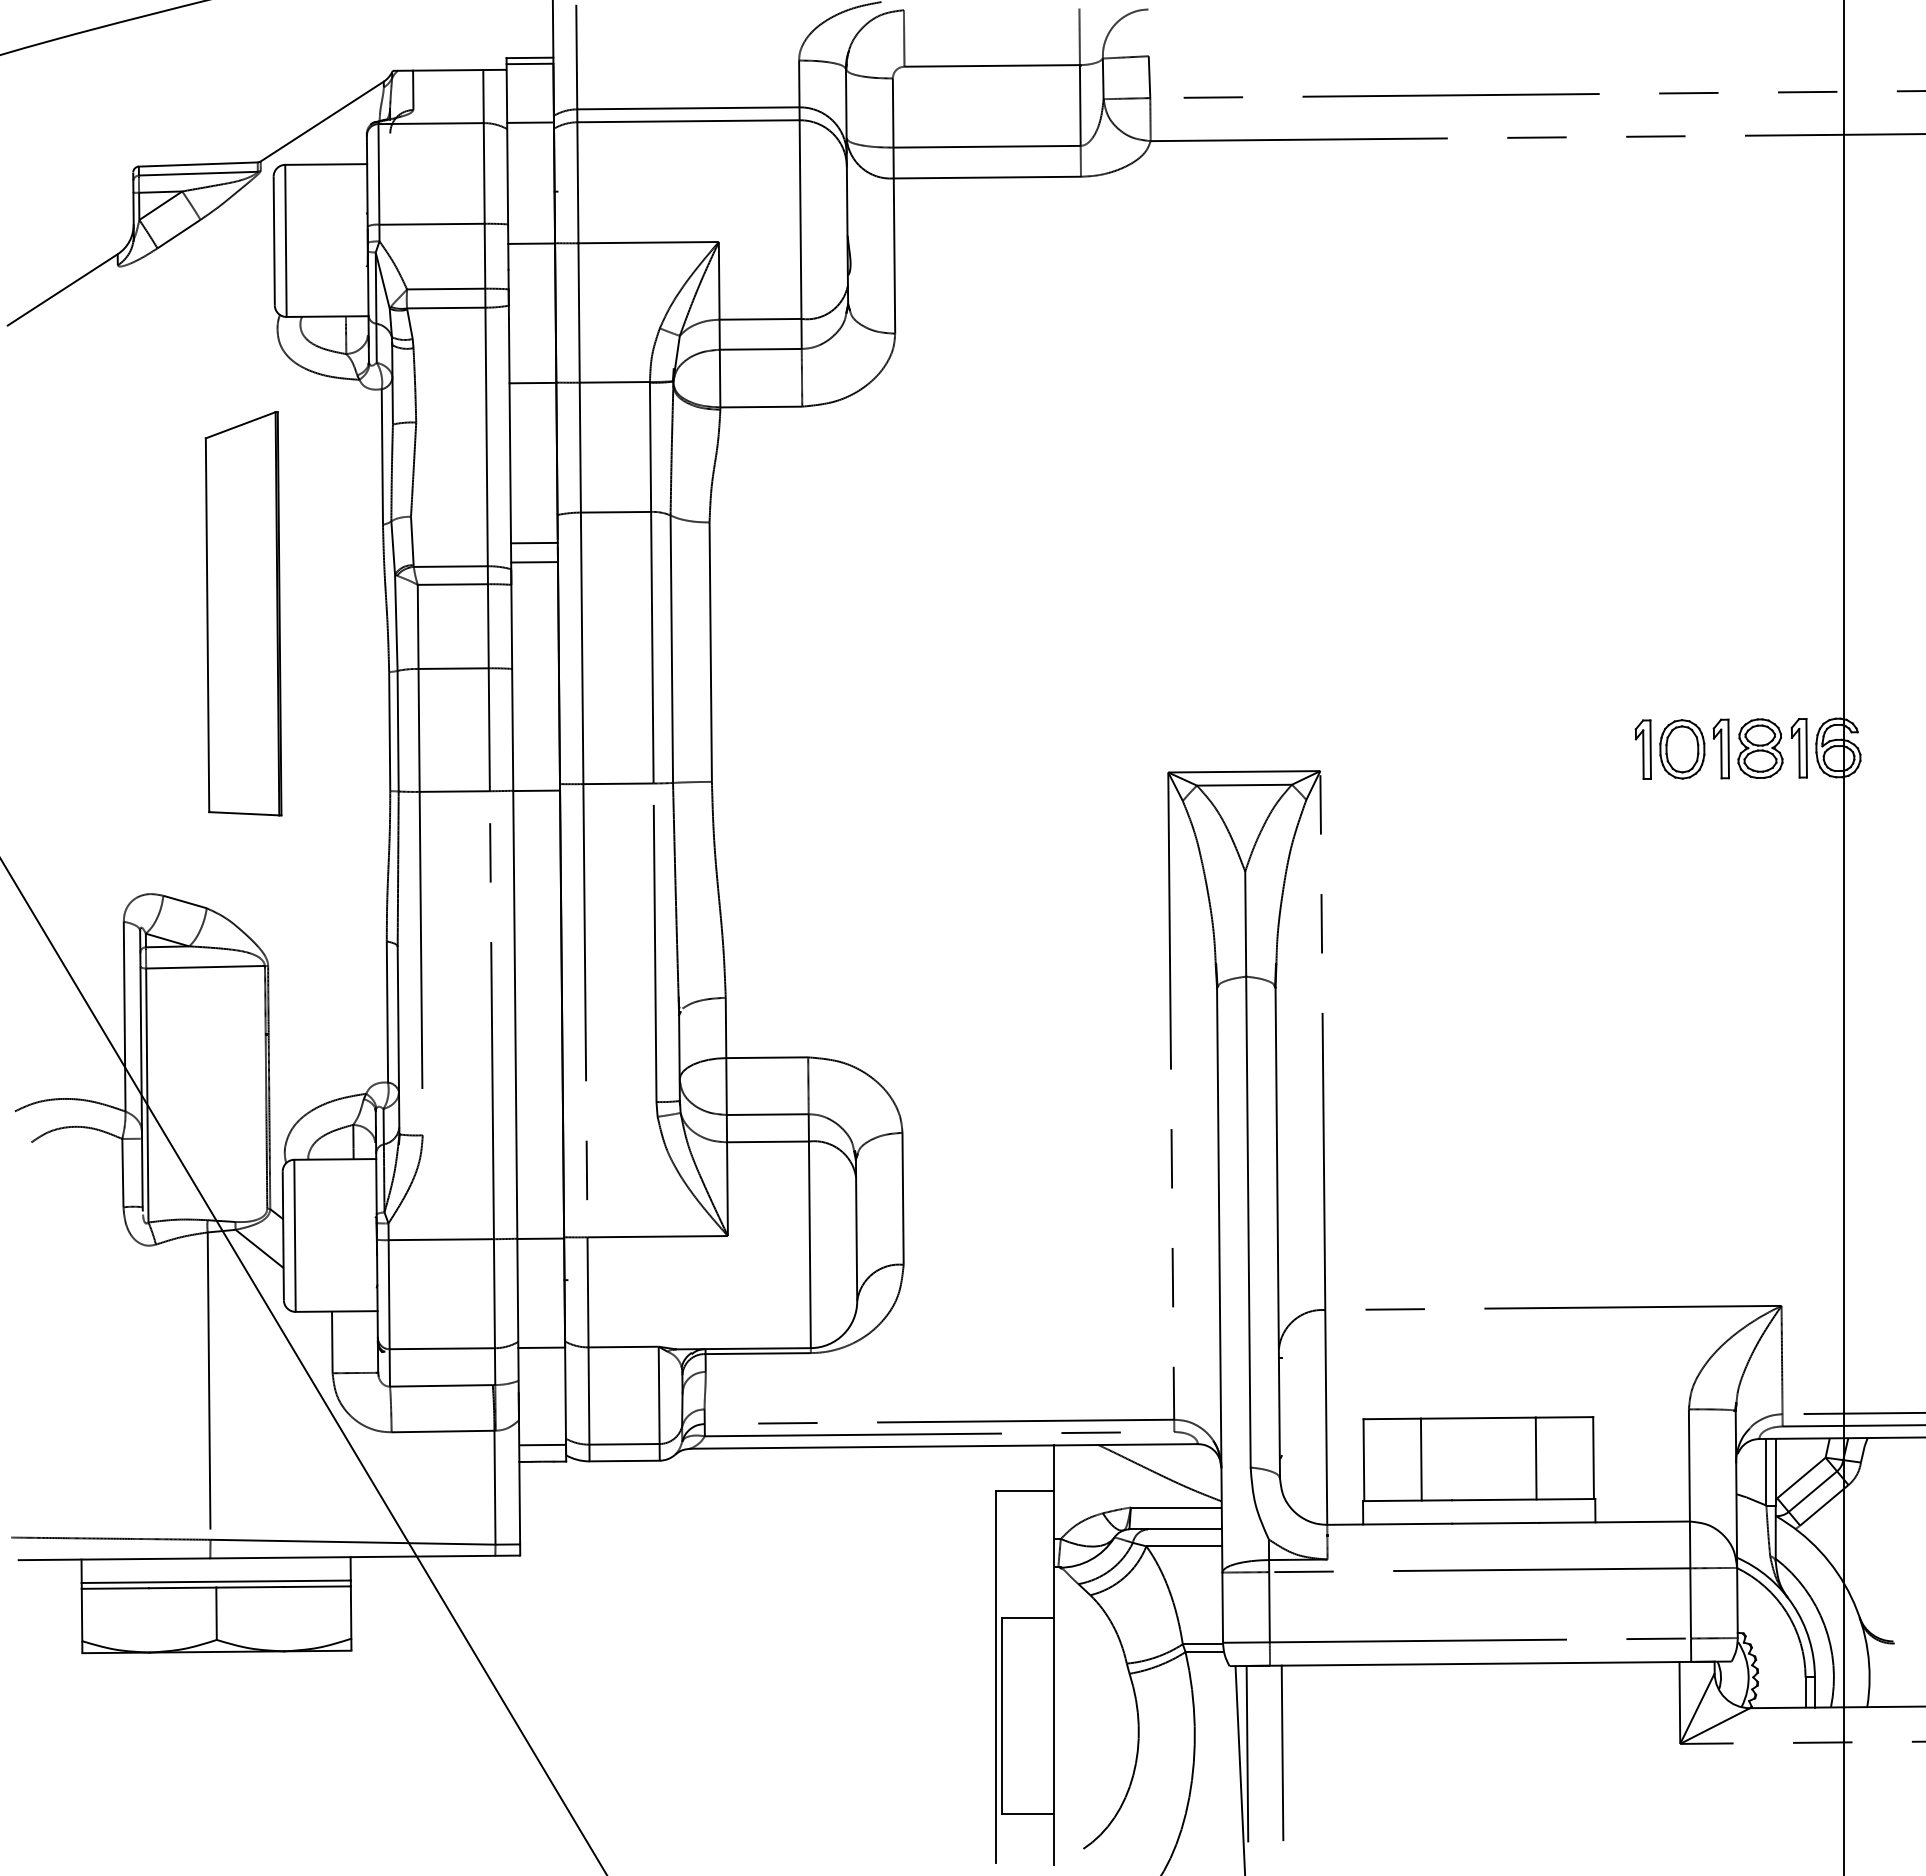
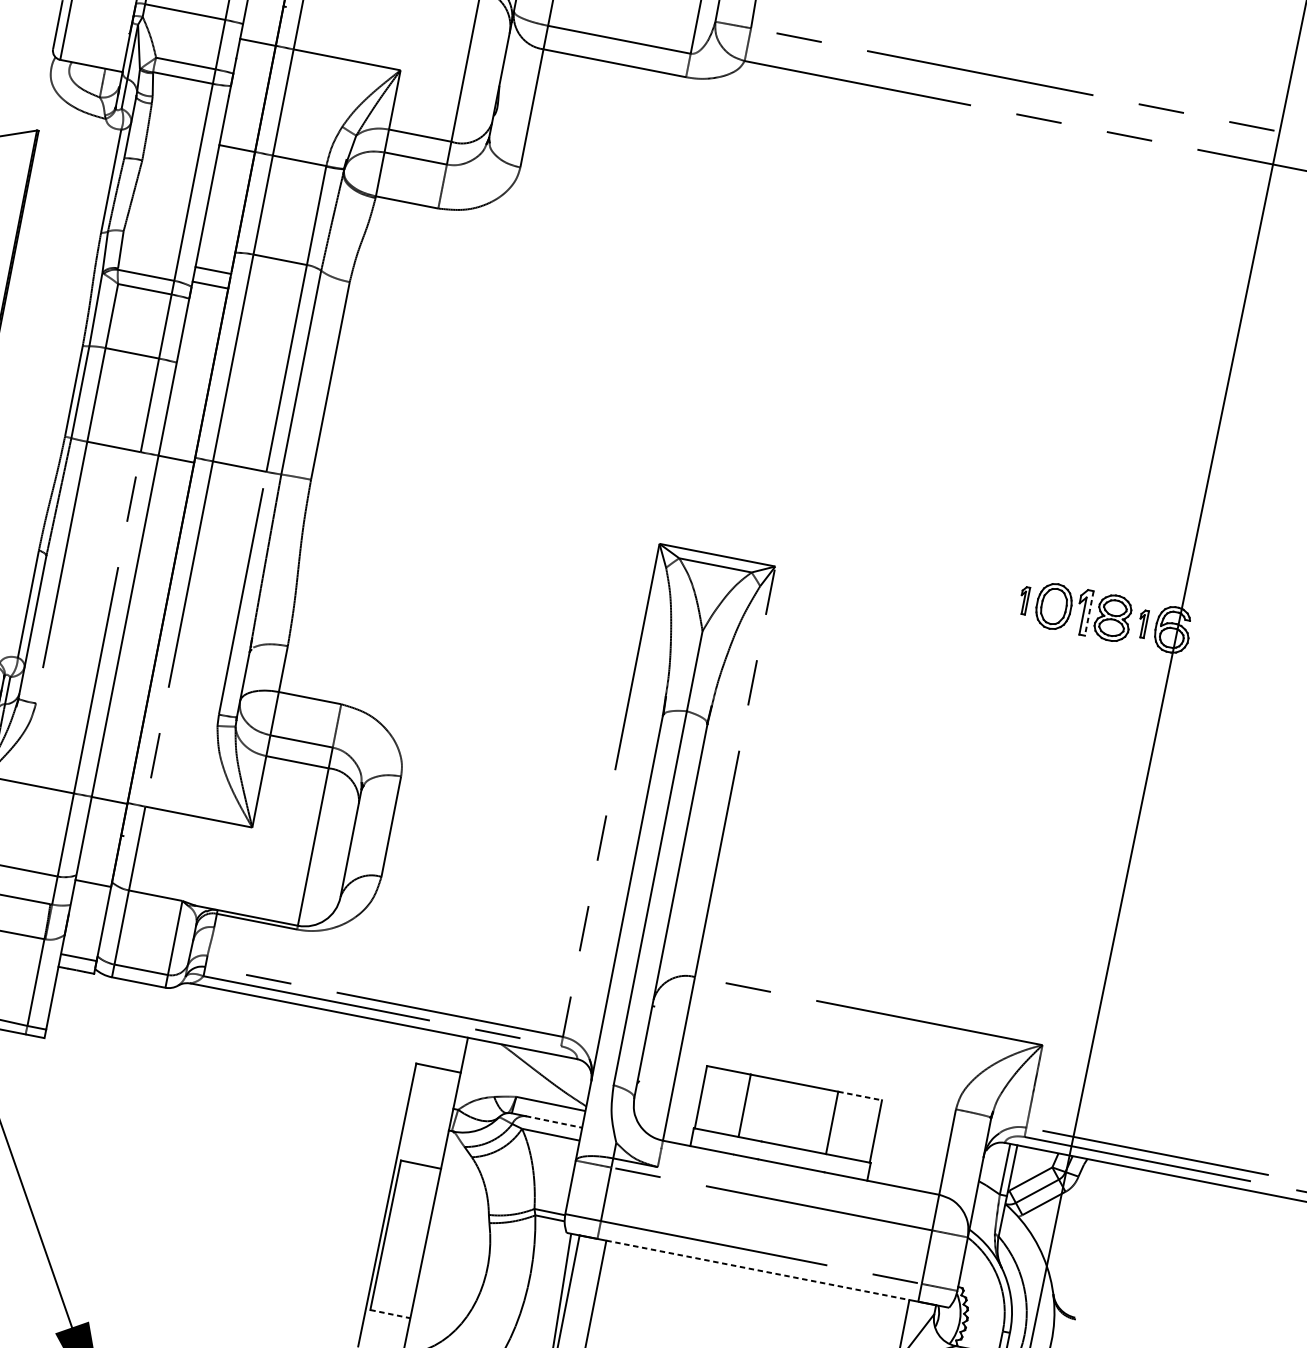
part: (1798, 748) -> (1142, 623), size x0.6
part: (1642, 749) -> (1023, 600), size x0.6
line: (1728, 749) -> (1089, 613), solid -> dashed
line: (1564, 1417) -> (860, 1096), solid -> dashed
line: (1185, 1529) -> (554, 1122), solid -> dashed
line: (1480, 1663) -> (757, 1270), solid -> dashed
line: (1028, 1814) -> (390, 1314), solid -> dashed

